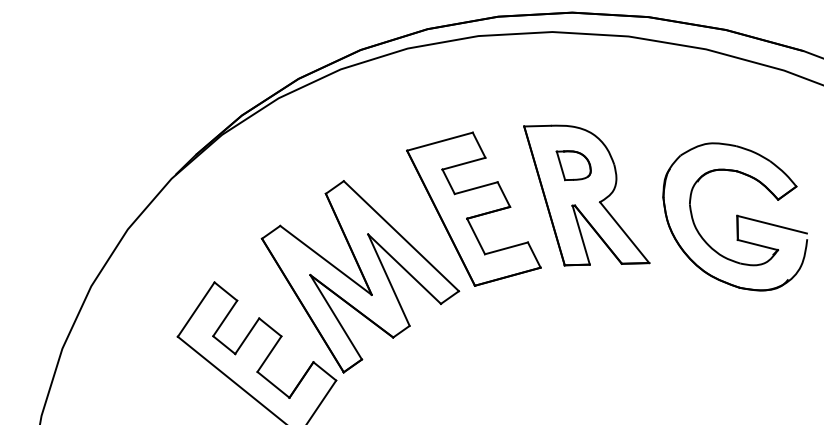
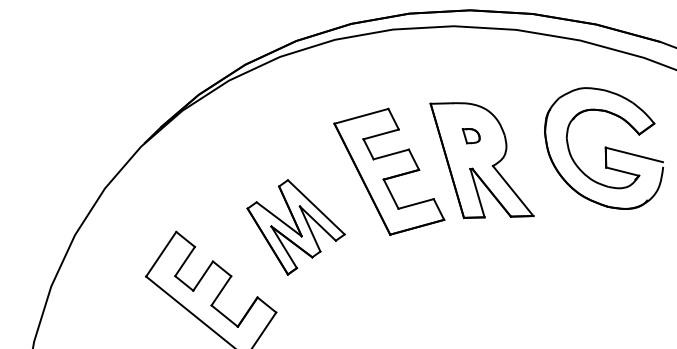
part: (573, 165) -> (471, 135), size x0.6
part: (735, 216) -> (604, 148), moved
part: (360, 276) -> (296, 227), size x0.6

